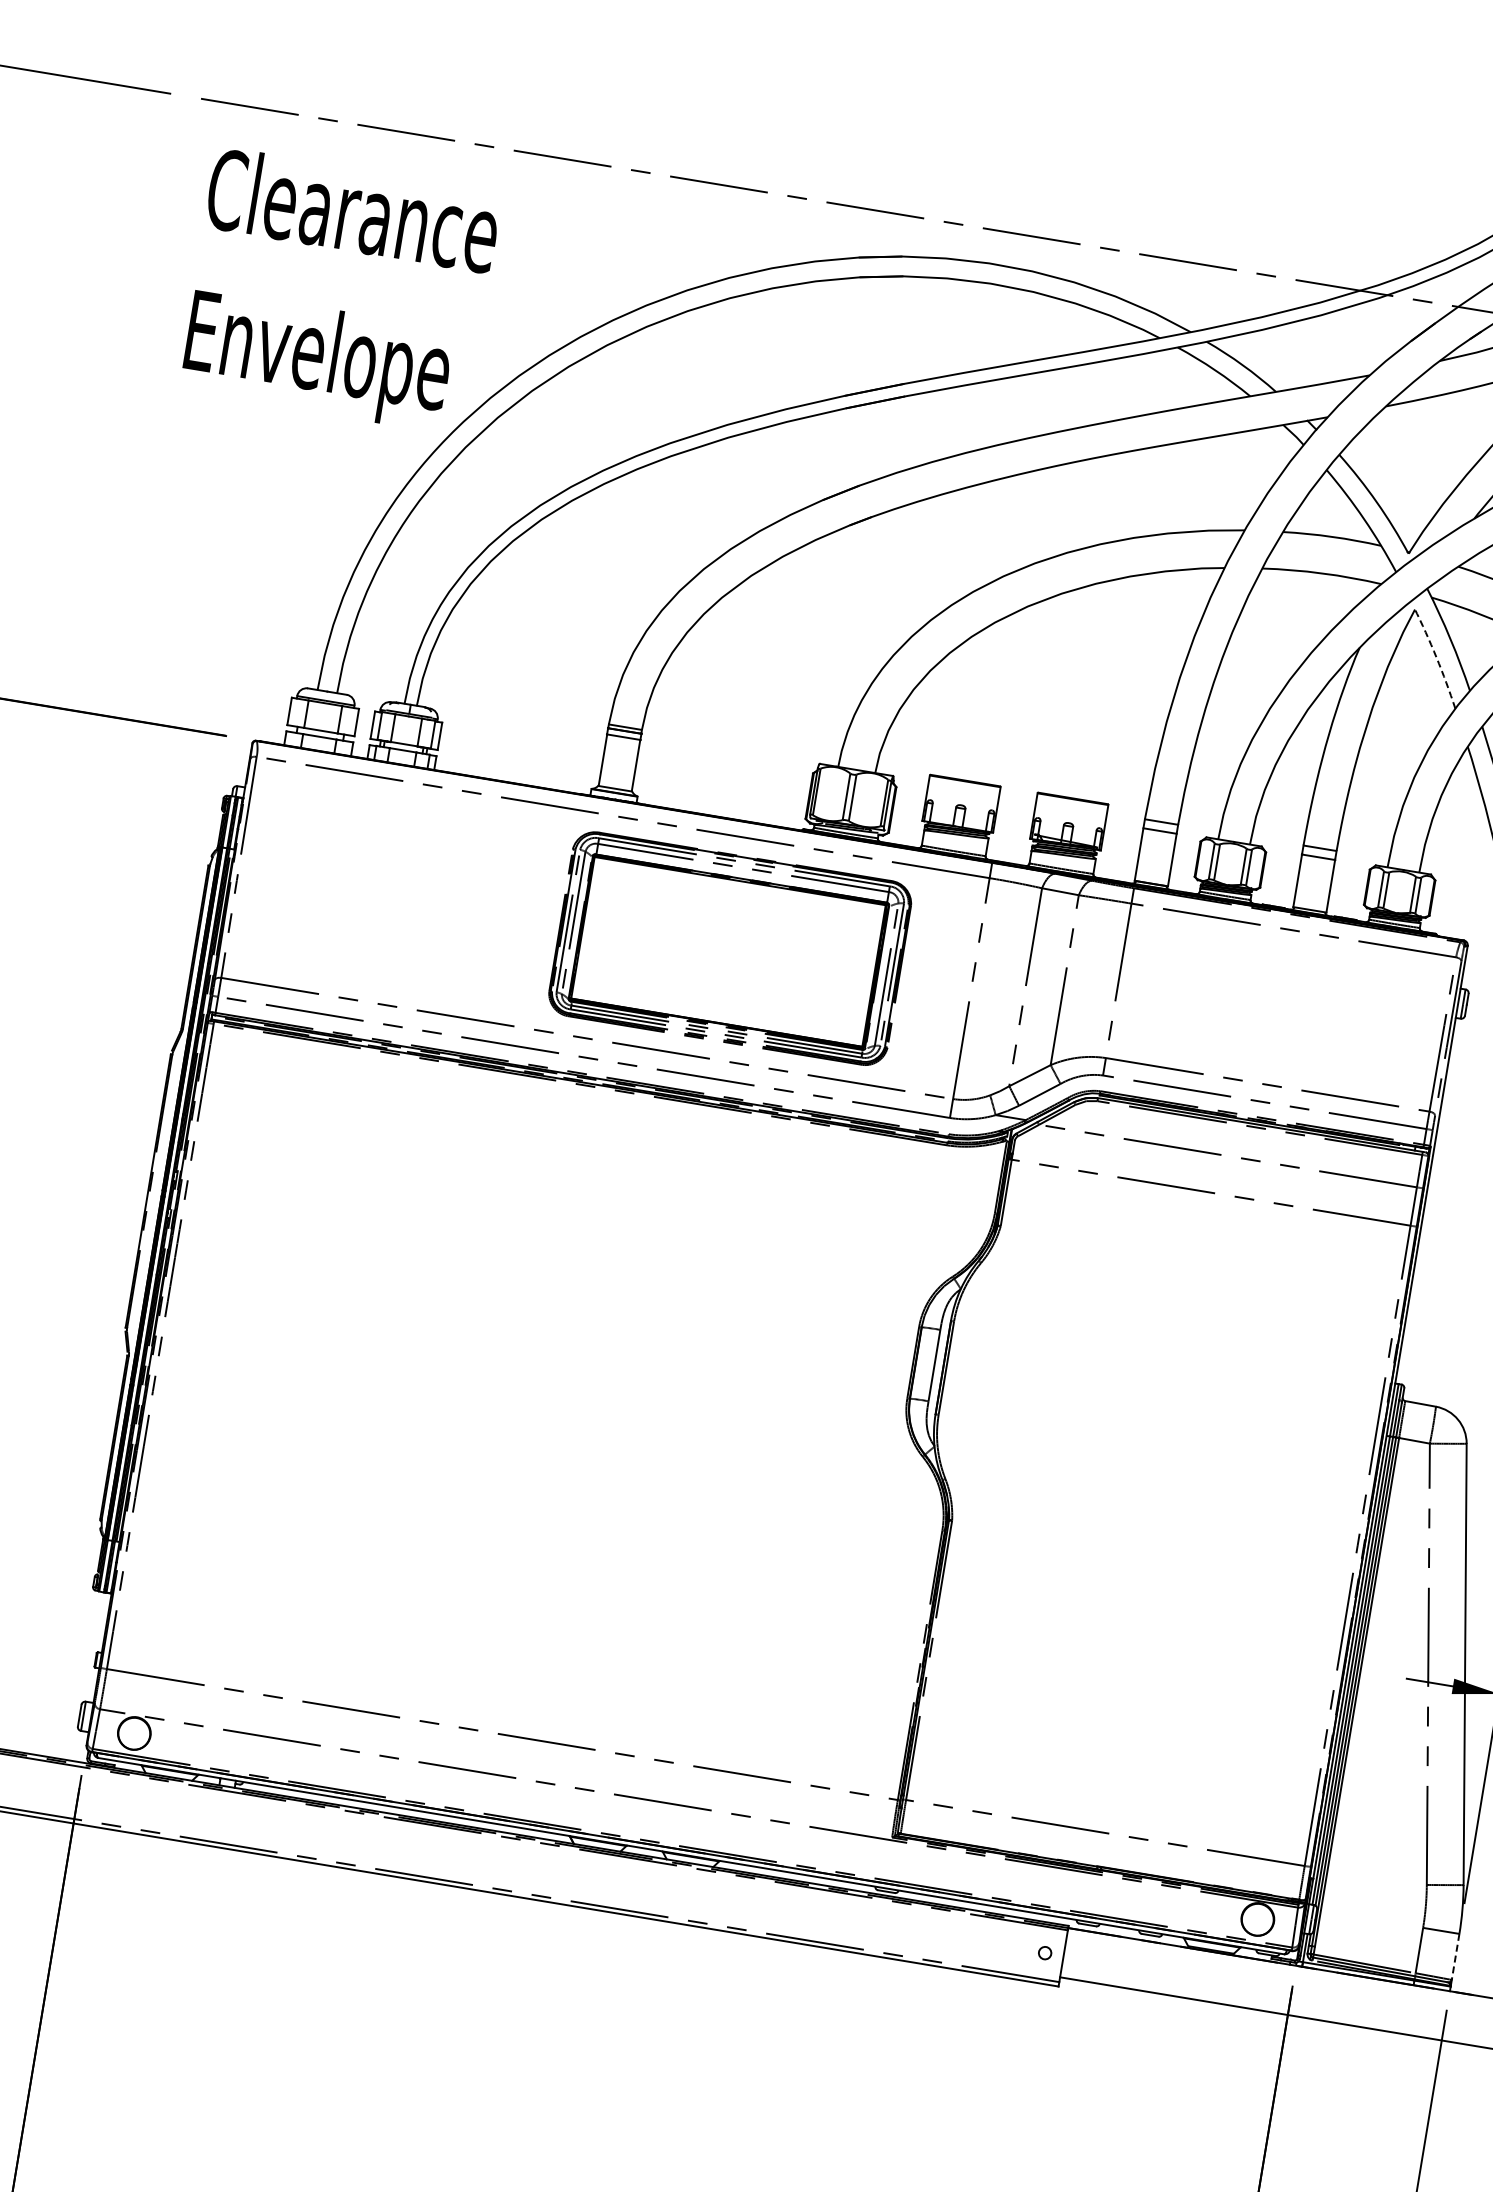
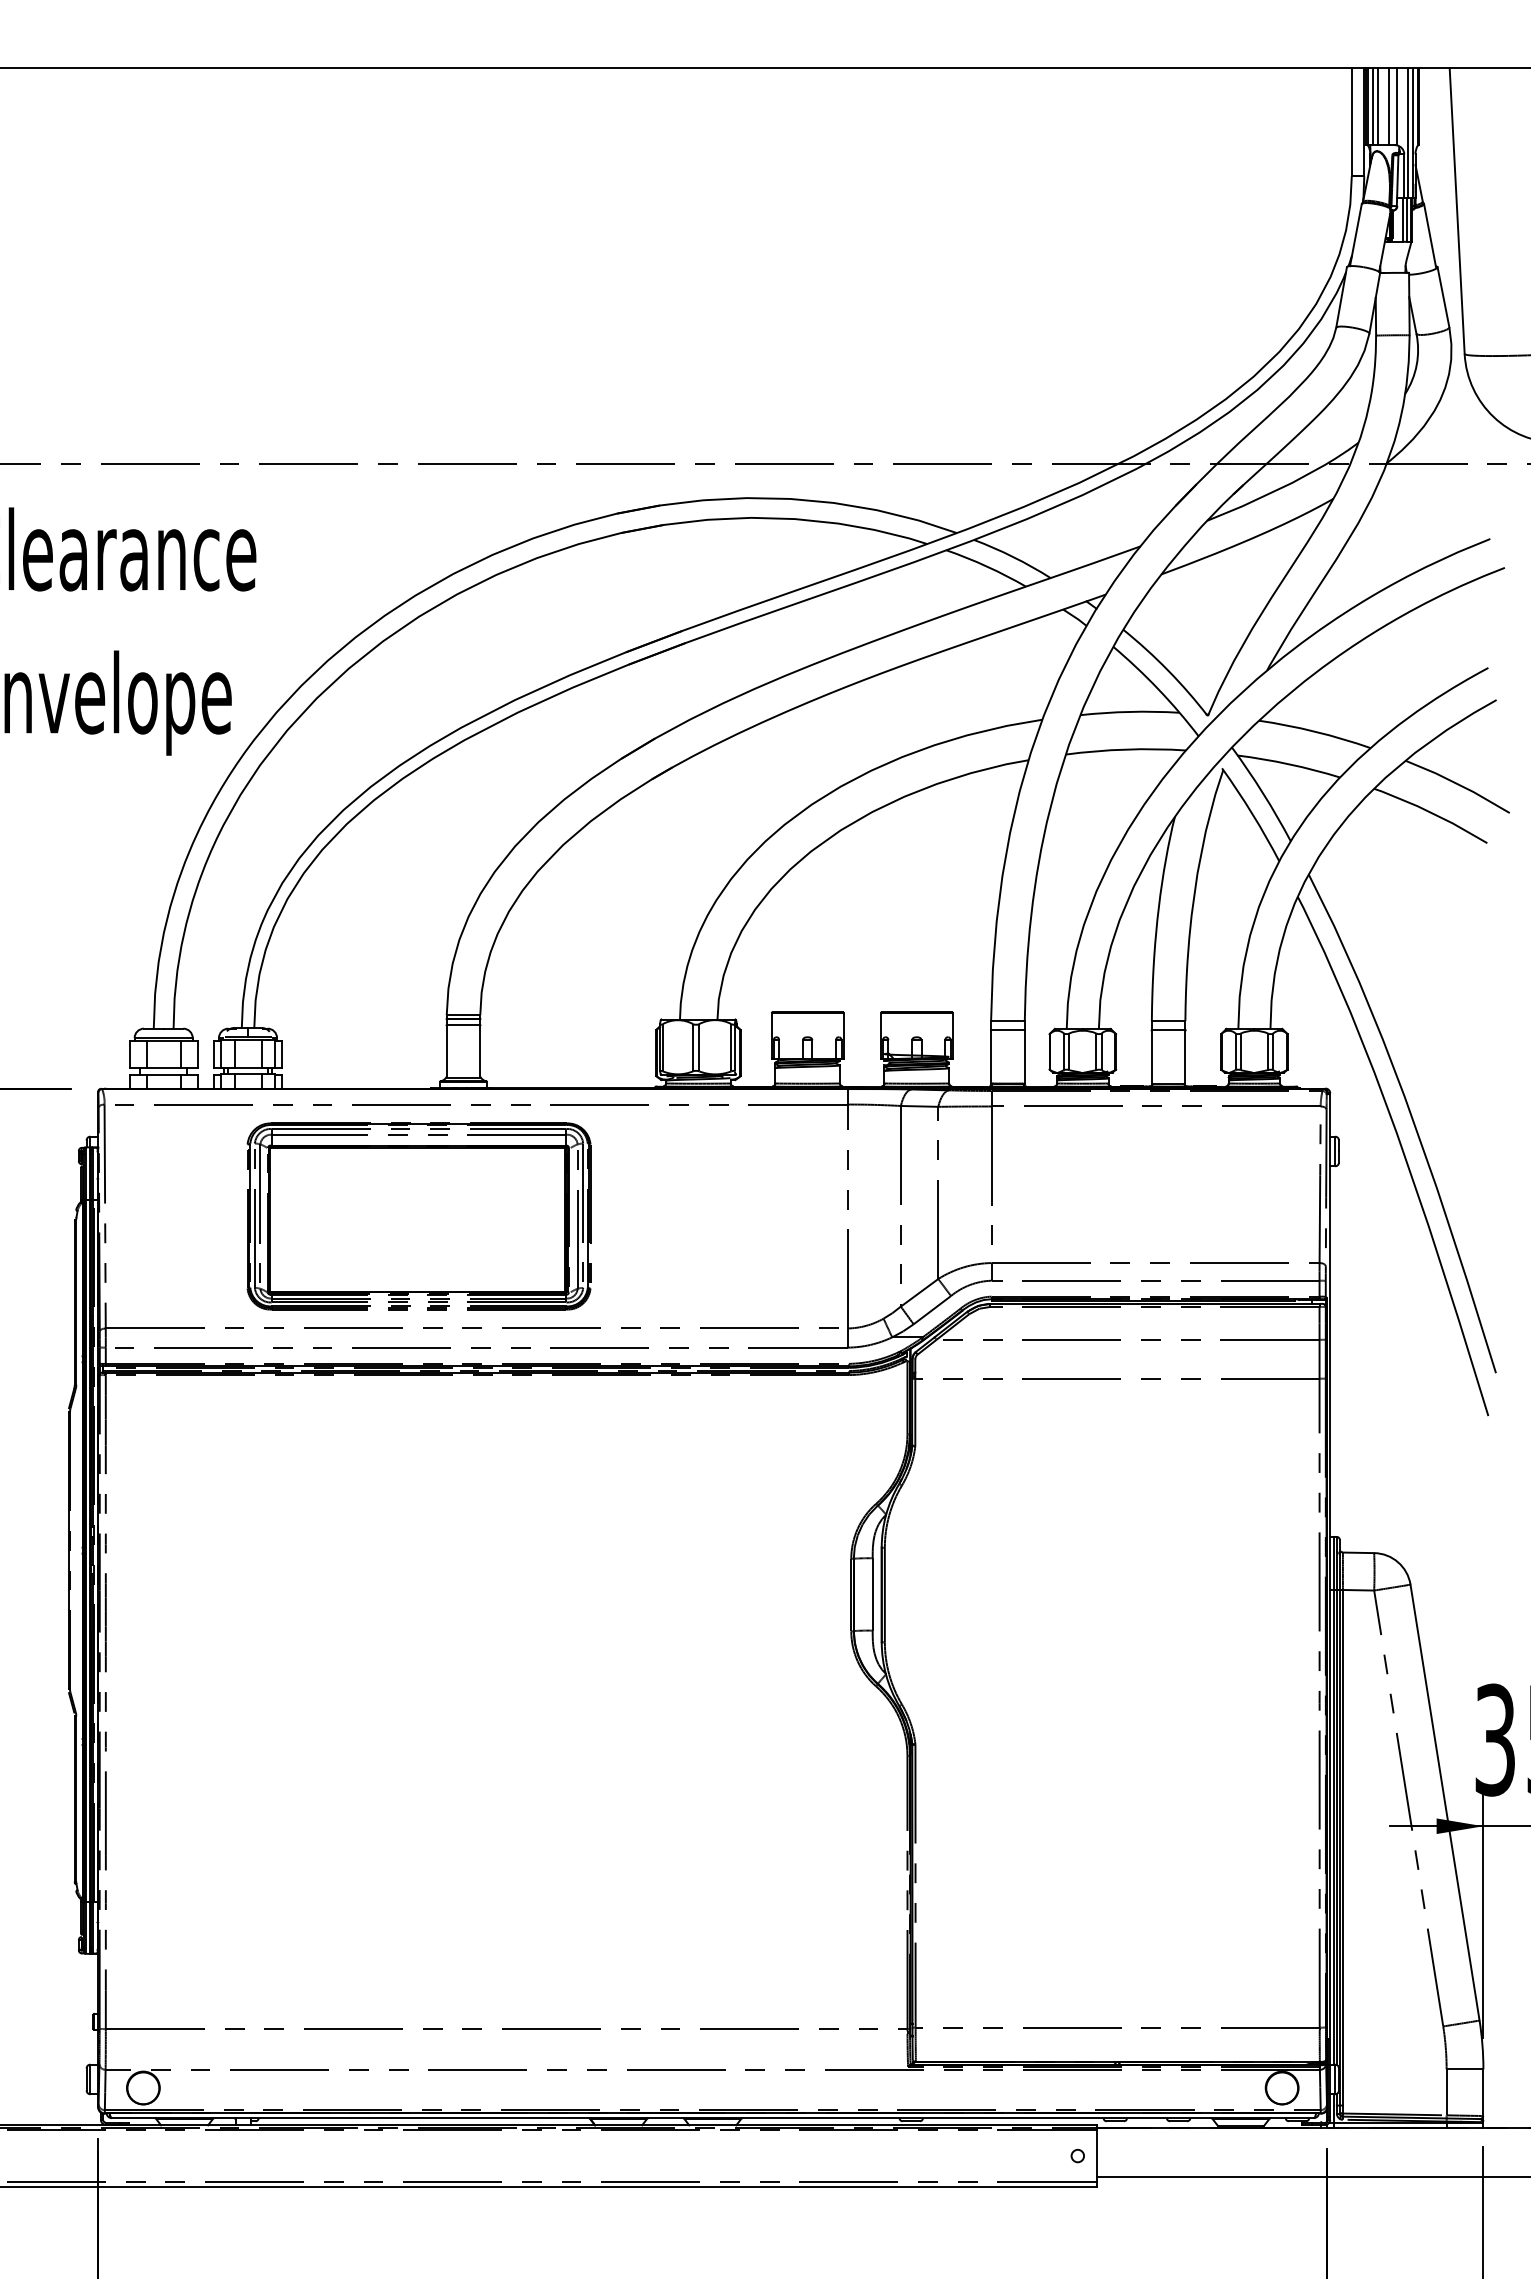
arc: (1436, 657) -> (1252, 813), dashed -> solid
part: (729, 948) -> (418, 1216), moved
line: (1455, 1957) -> (1483, 2093), dashed -> solid

